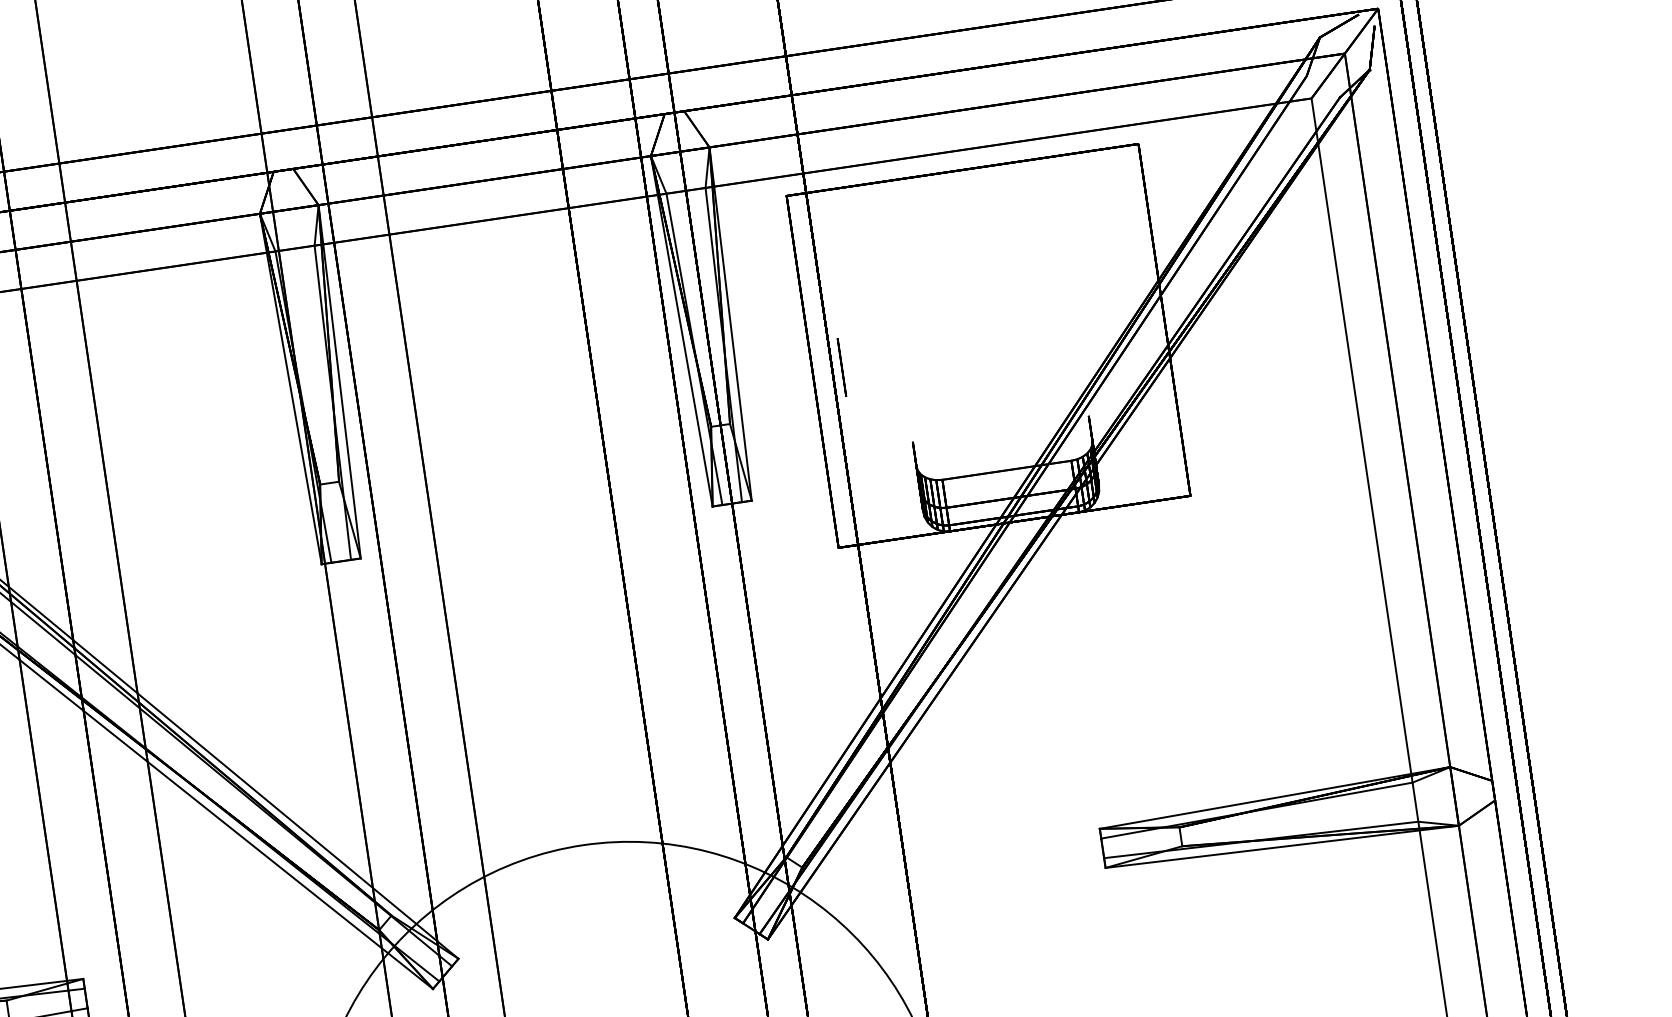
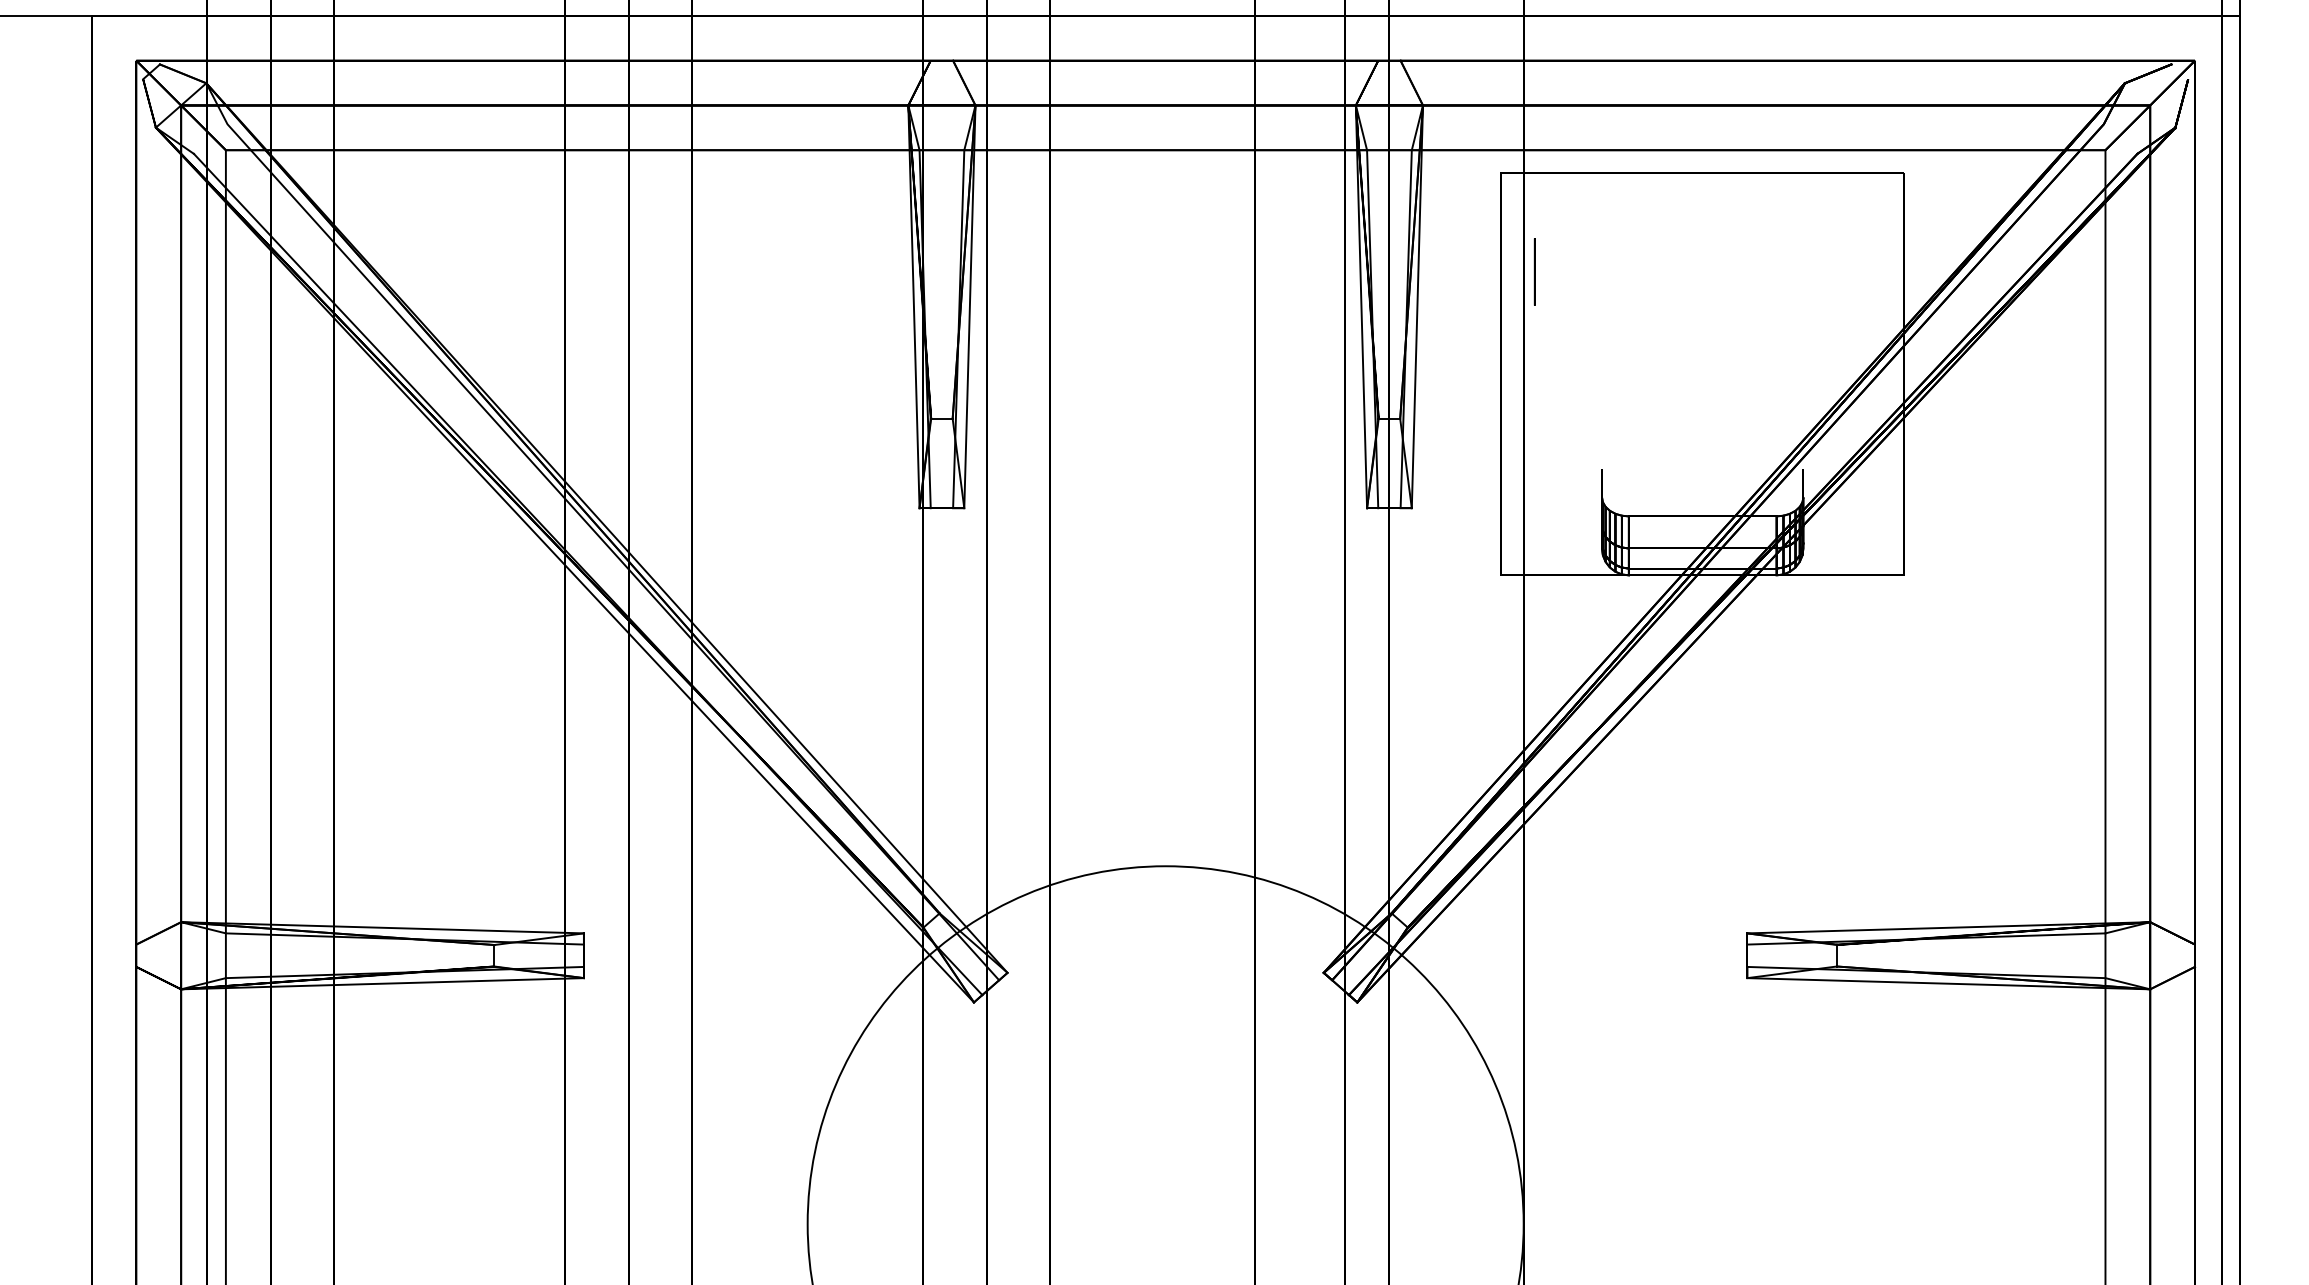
circle: (841, 367) -> (1534, 271), moved

